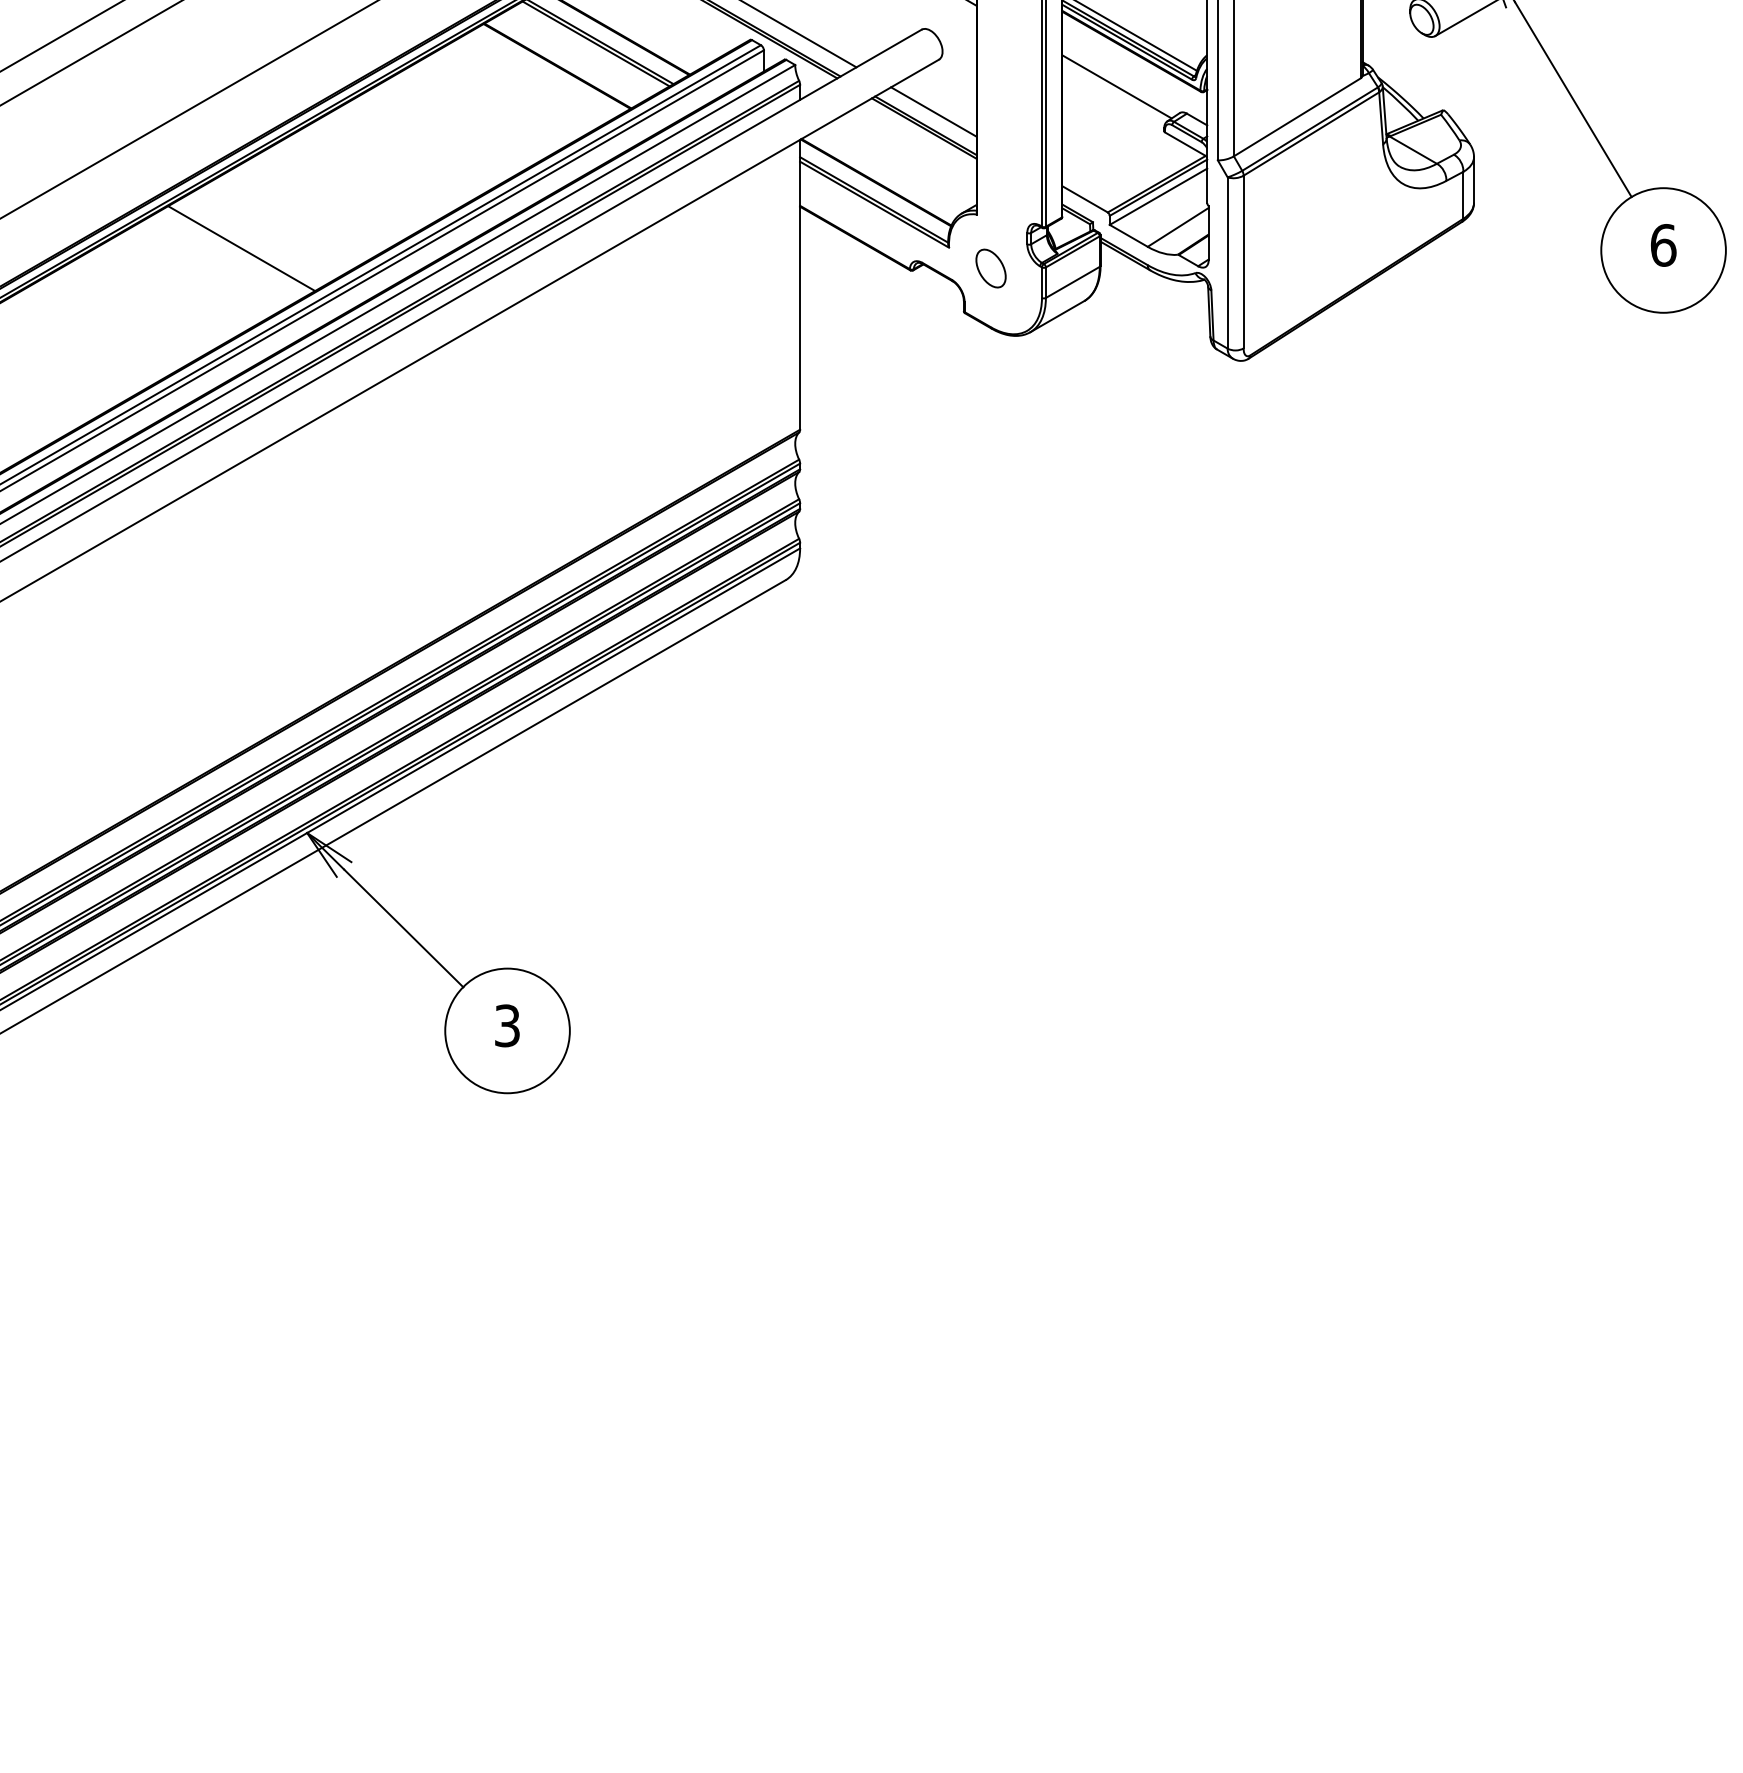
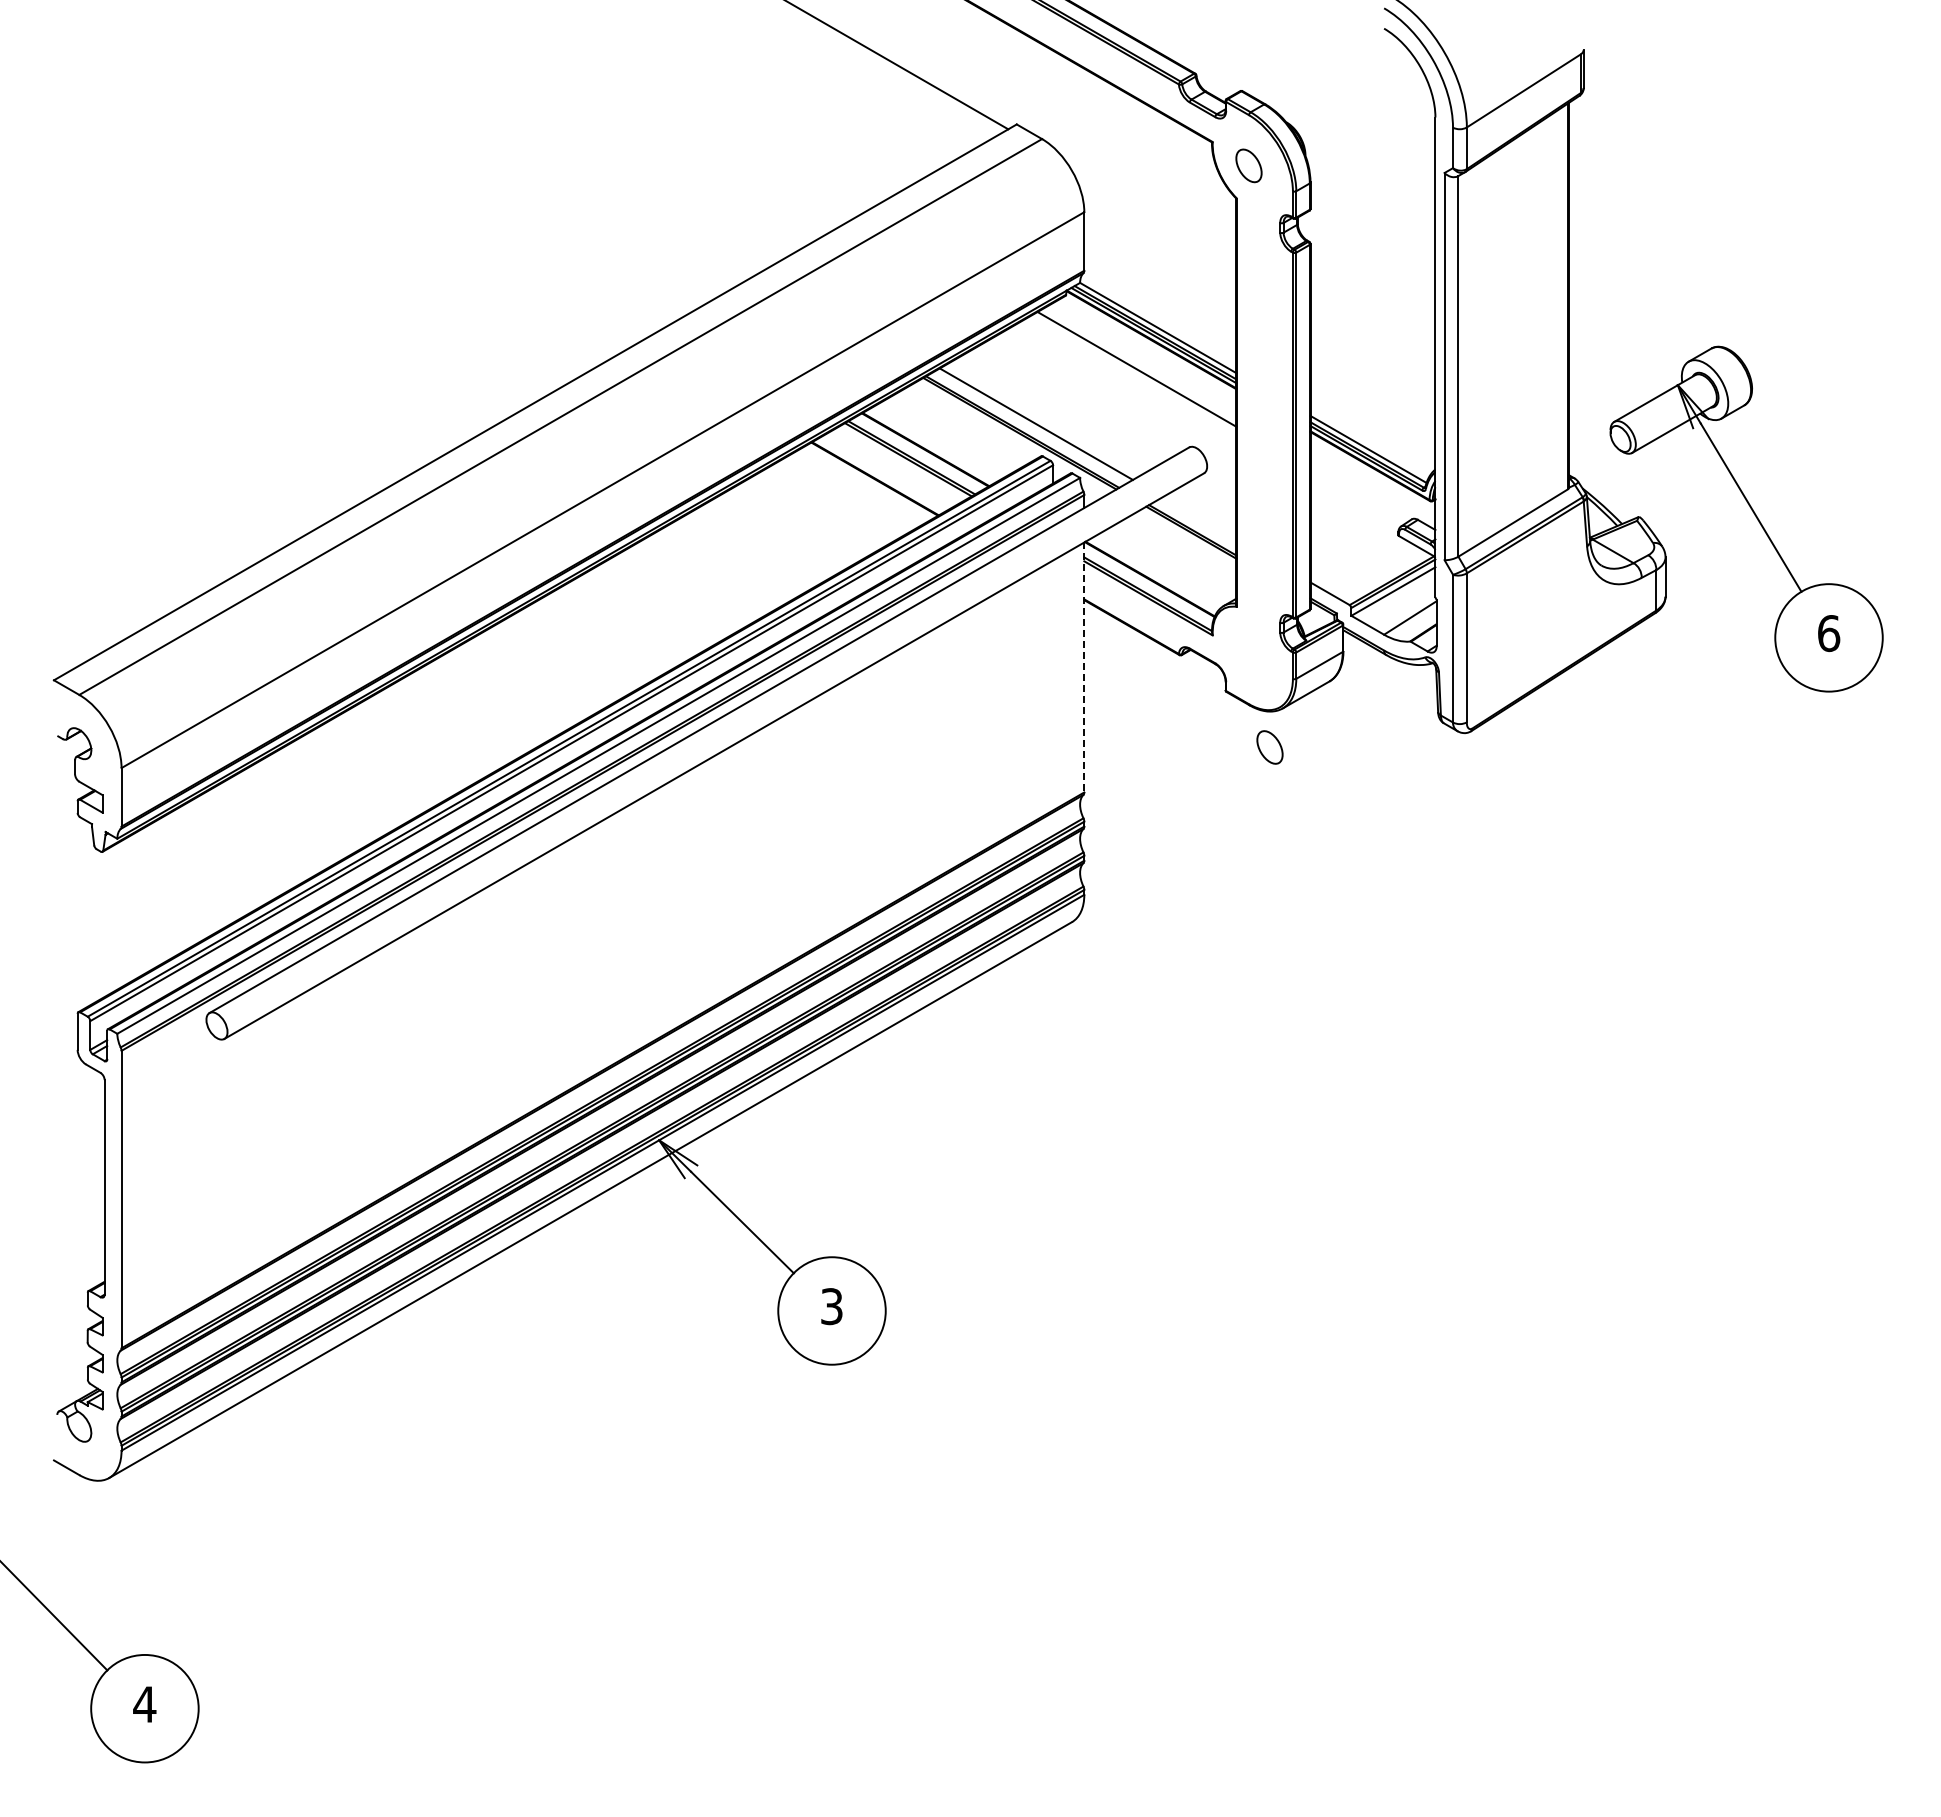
line: (1116, 86) -> (1357, 496), removed
line: (933, 112) -> (1199, 518), removed
line: (241, 247) -> (602, 635), removed
part: (990, 268) -> (1269, 747), moved
line: (800, 284) -> (1084, 667), solid -> dashed

